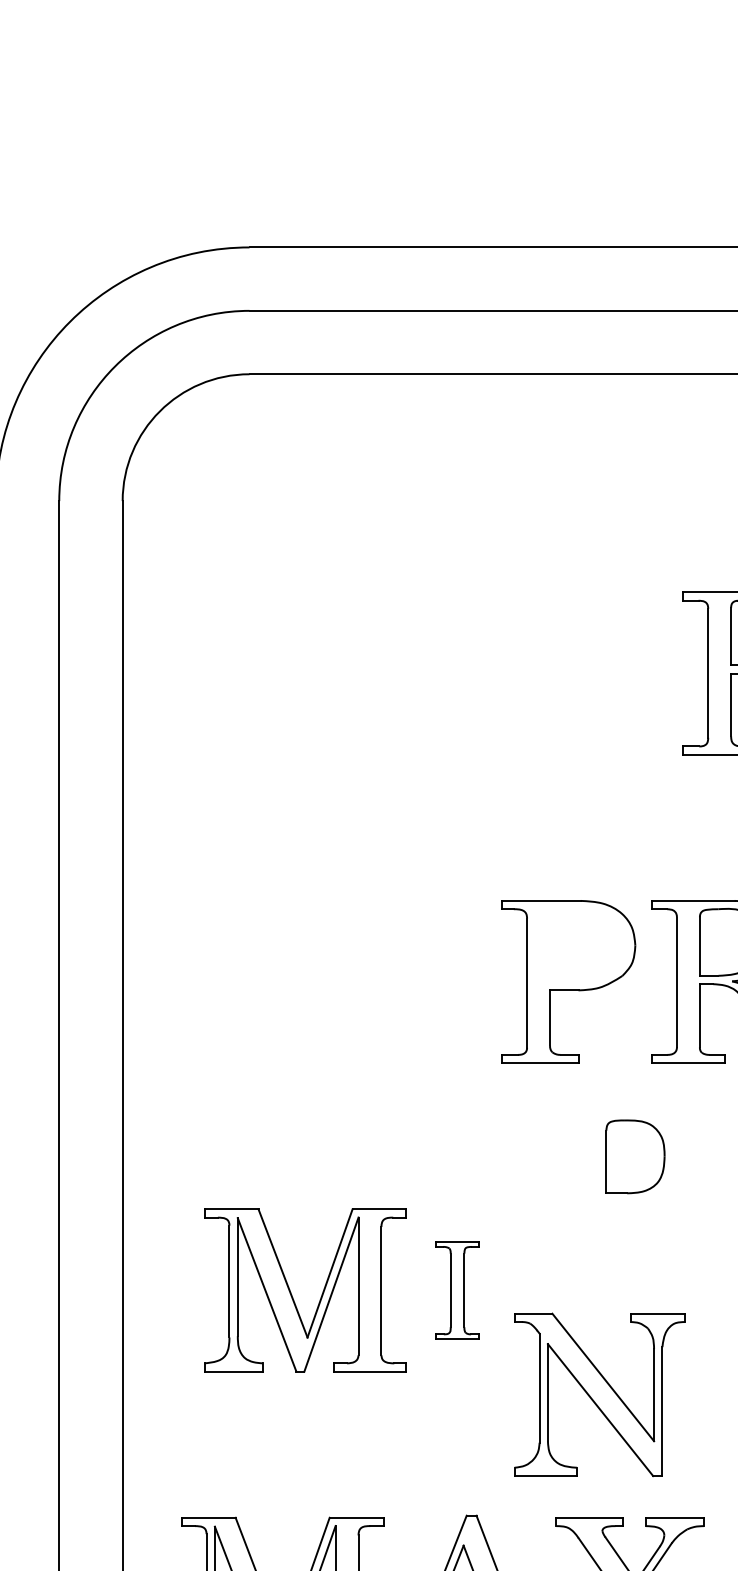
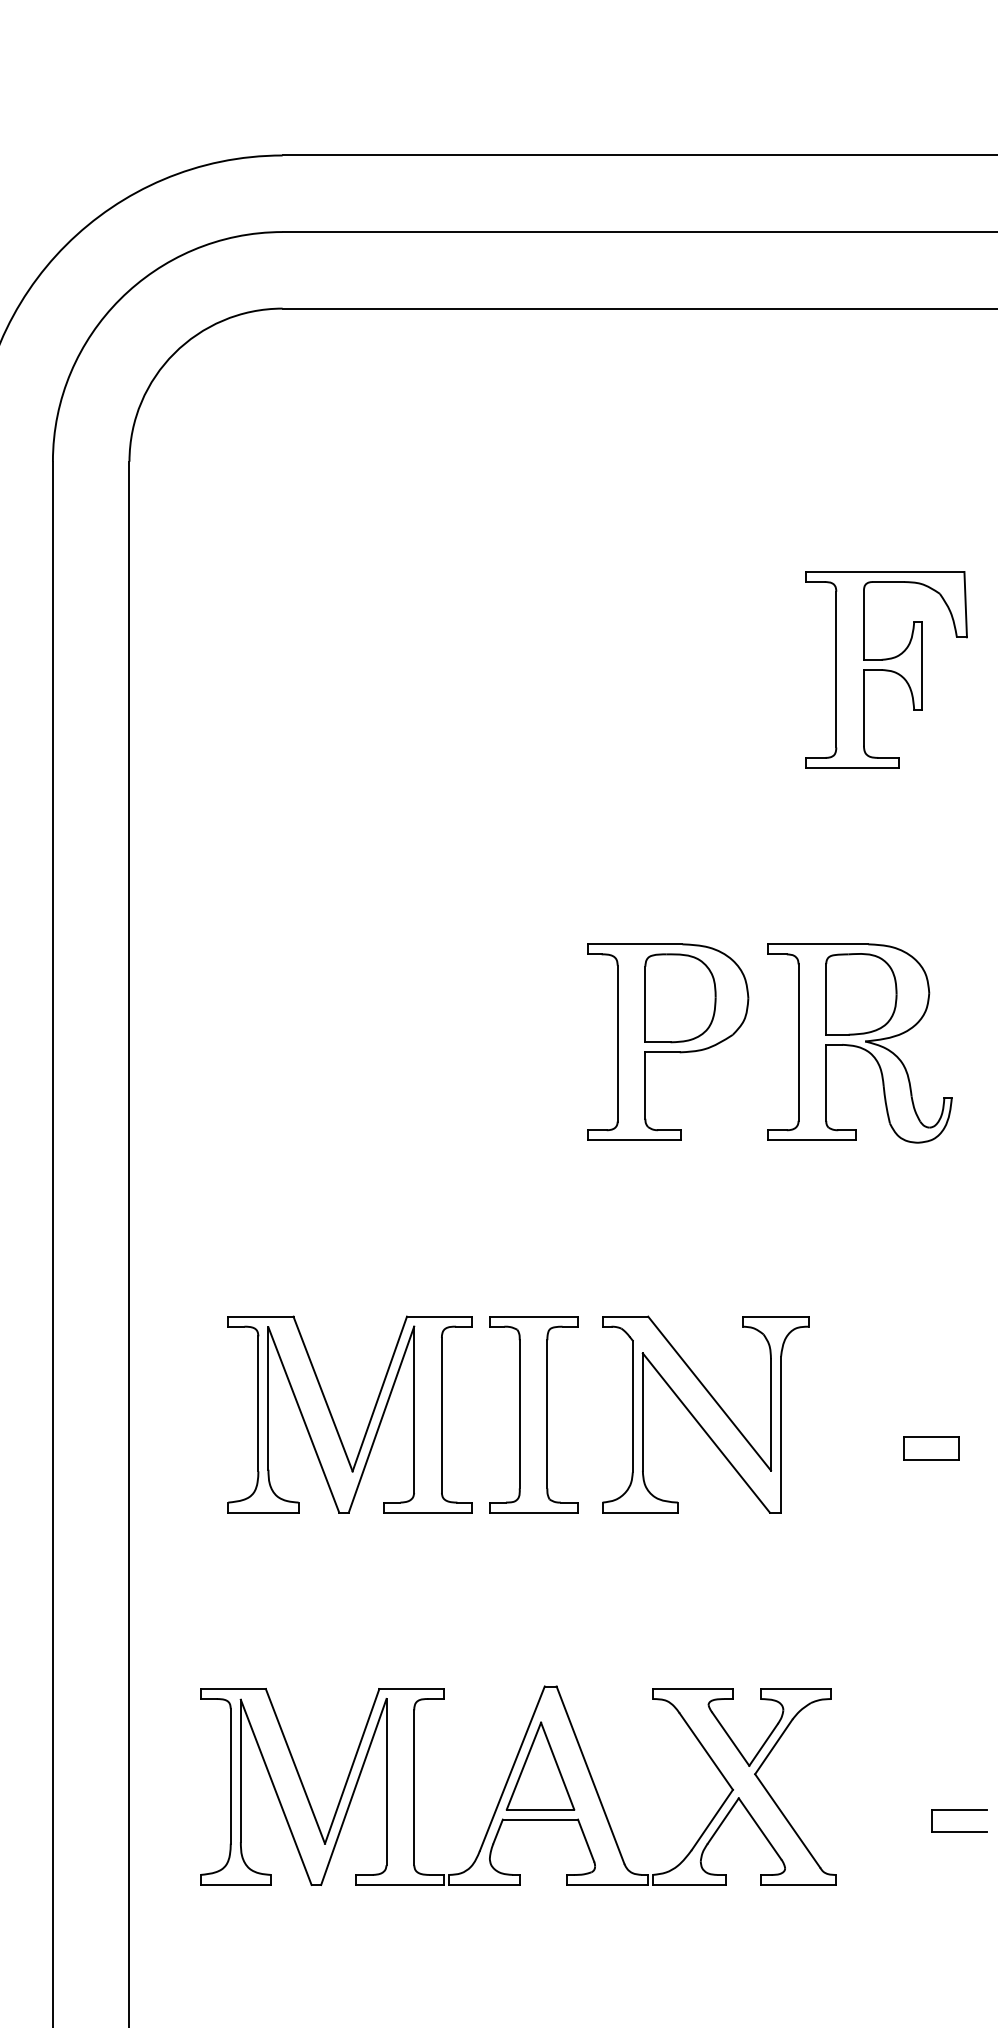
part: (635, 1157) -> (680, 998), moved
part: (457, 1290) -> (533, 1414), size x1.67
part: (599, 1394) -> (705, 1414), moved

